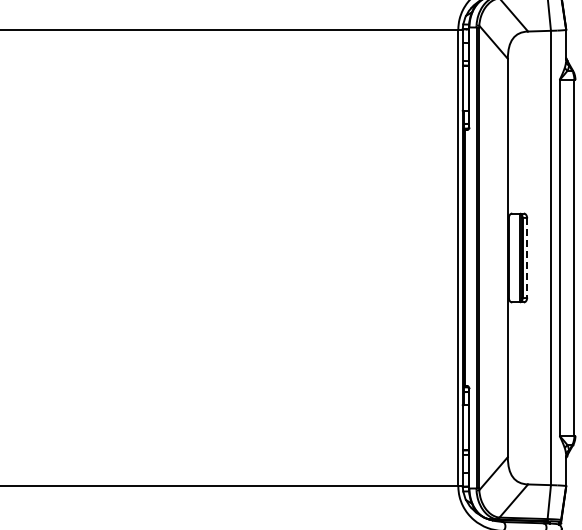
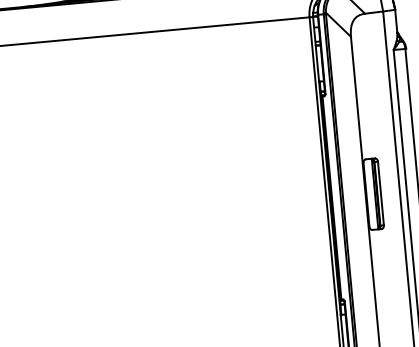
line: (527, 258) -> (381, 193), dashed -> solid

